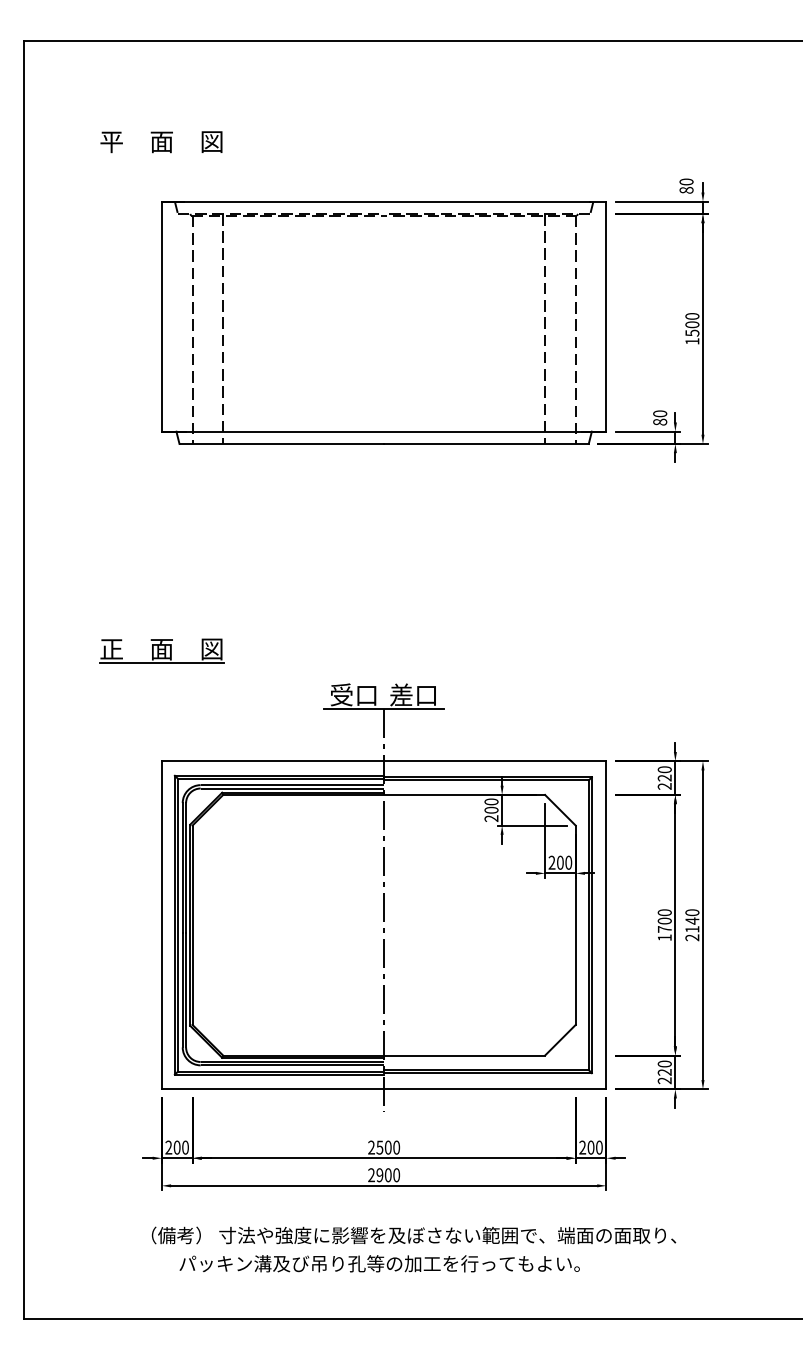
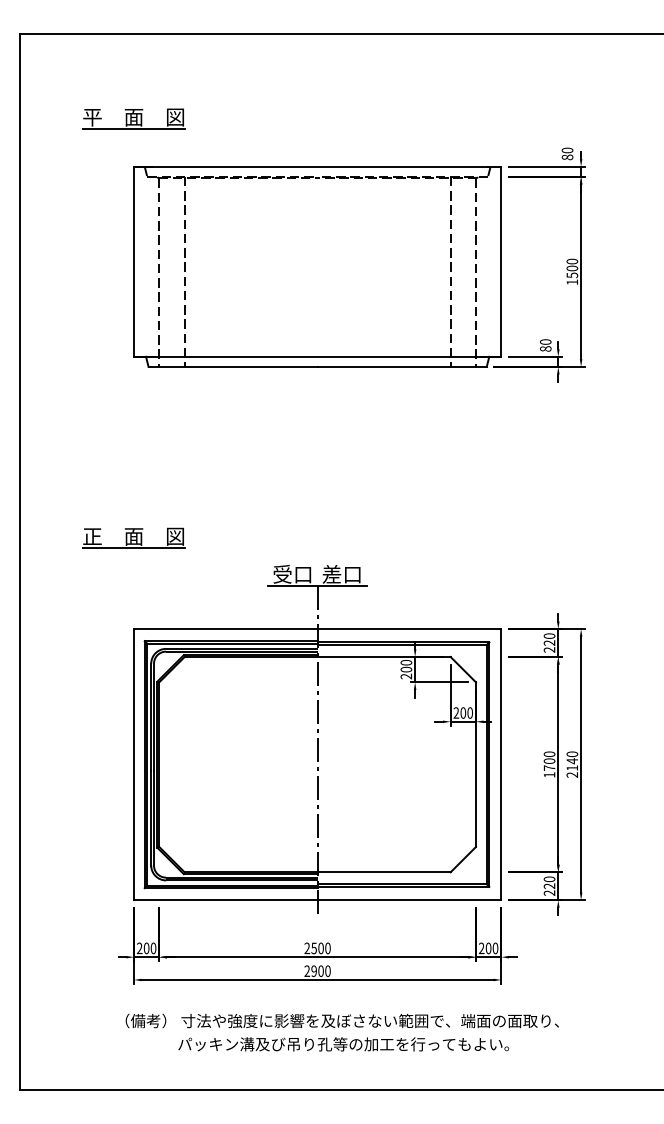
line: (161, 155) -> (133, 128), added
text: (379, 1263) -> (343, 1044), moved

